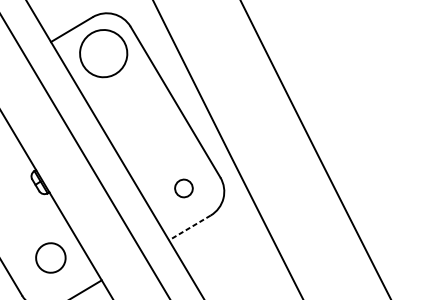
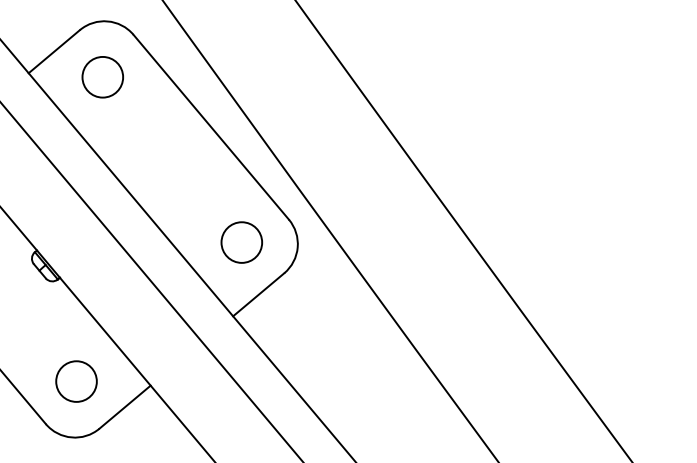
circle: (103, 53) -> (102, 76), size x0.62
circle: (183, 188) -> (241, 242), size x1.67
line: (189, 228) -> (258, 295), dashed -> solid
circle: (50, 257) -> (76, 381), moved

